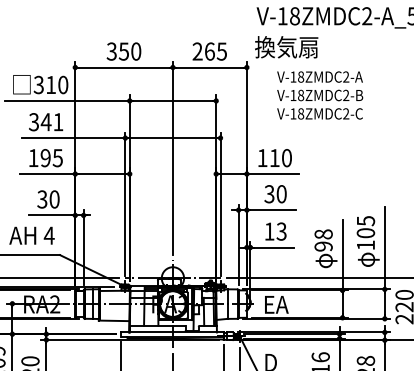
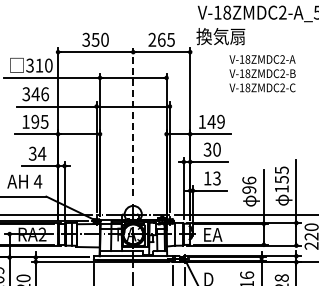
text: (319, 95) -> (262, 73), moved
text: (58, 122) -> (45, 94), 341 -> 346
line: (173, 157) -> (133, 121), solid -> dashed
text: (279, 157) -> (215, 121), 110 -> 149
text: (53, 199) -> (41, 153), 30 -> 34
text: (365, 232) -> (281, 179), 105 -> 155
text: (323, 234) -> (249, 180), 98 -> 96

